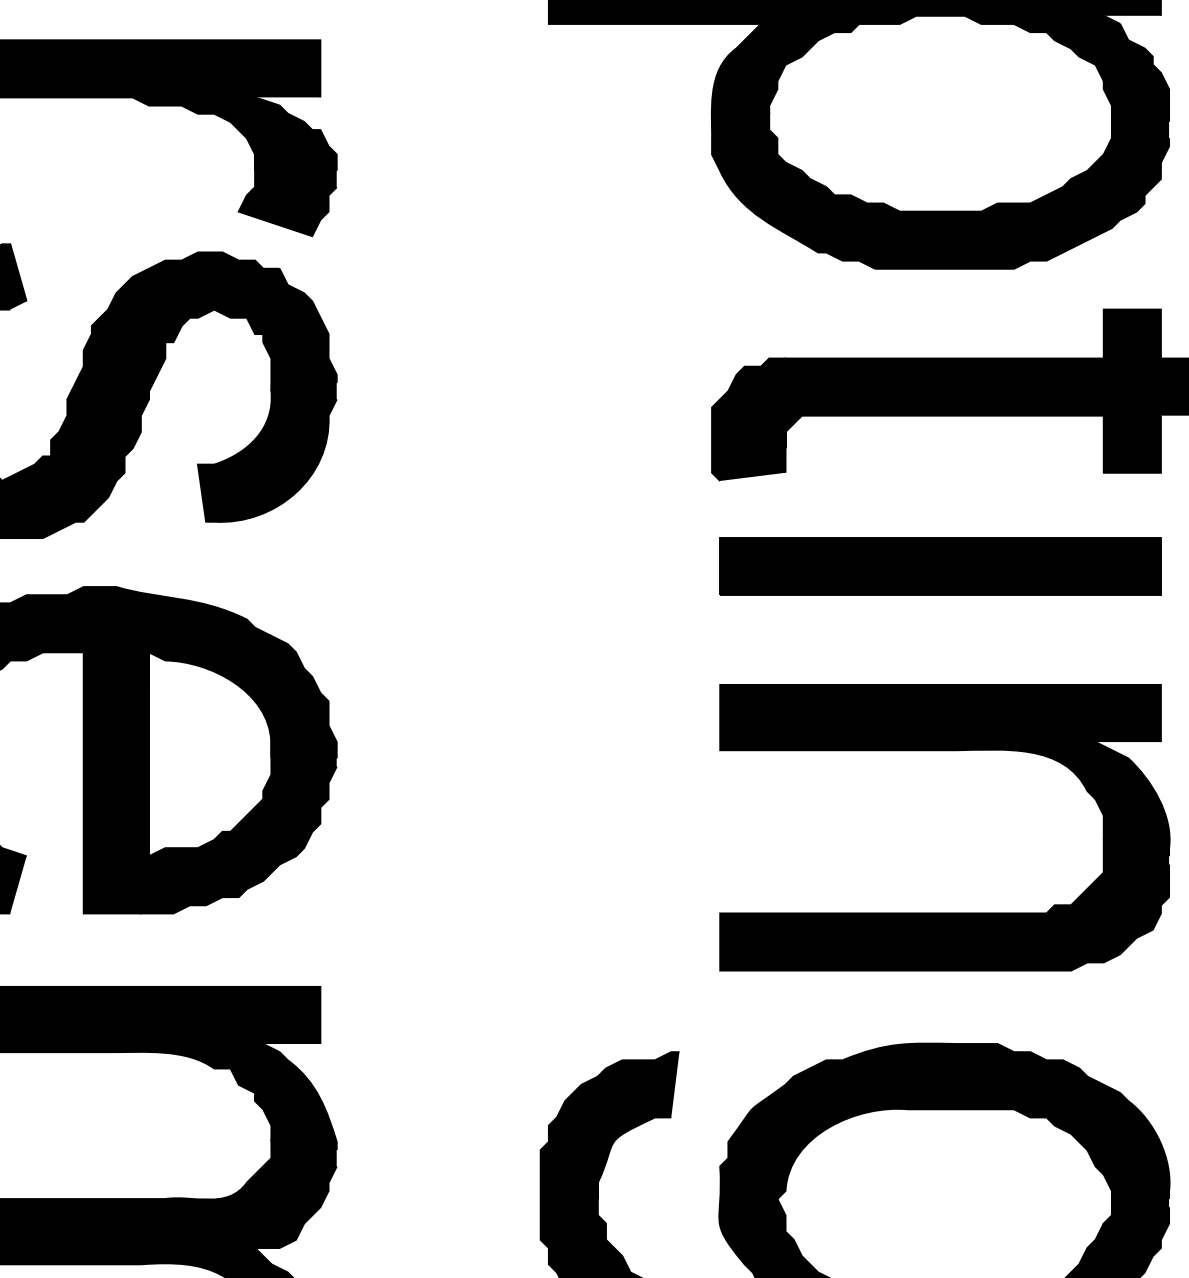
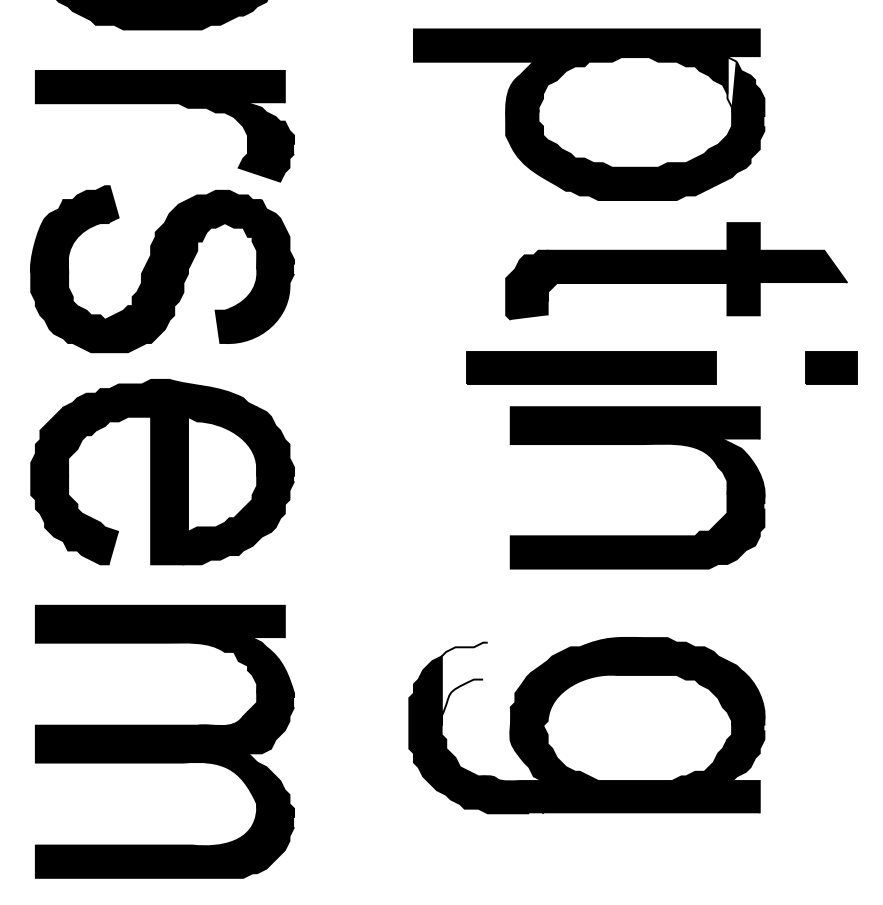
fill: (1110, 64) -> (731, 84), removed
part: (940, 565) -> (591, 367), moved
part: (944, 750) -> (637, 444), moved
fill: (638, 1124) -> (464, 683), removed

